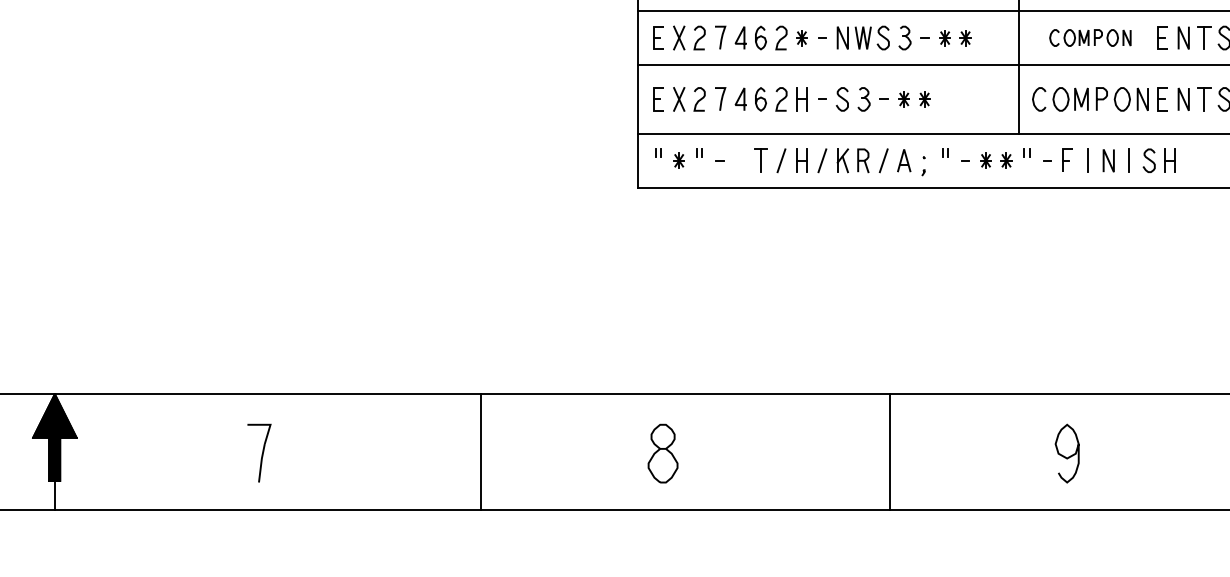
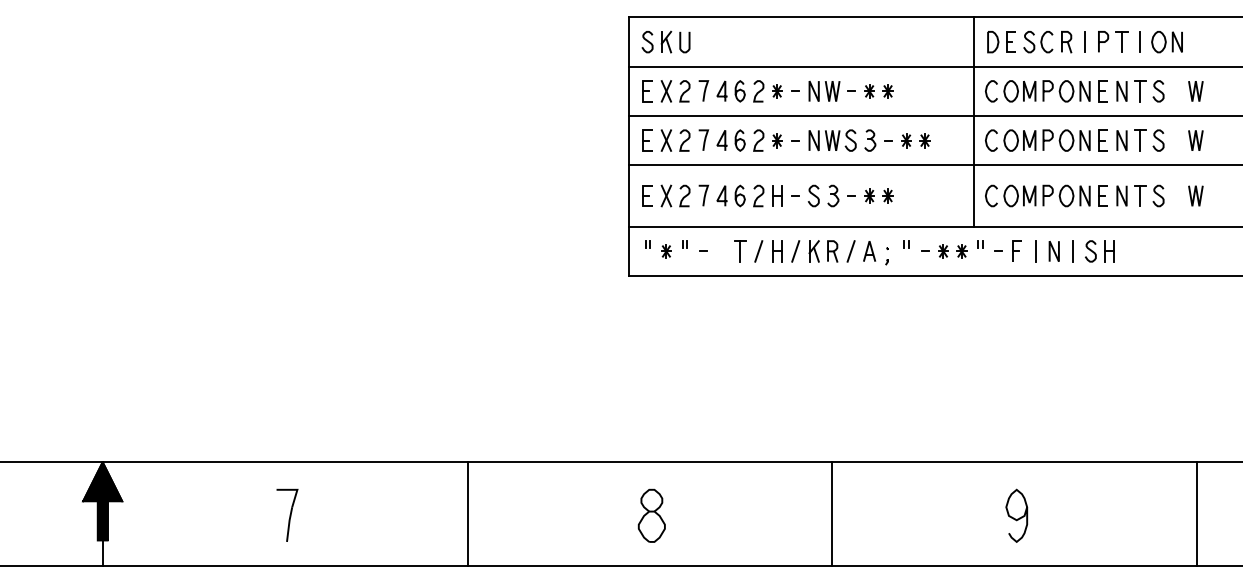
part: (1090, 37) -> (1037, 140), size x1.43
line: (481, 452) -> (467, 514), moved
line: (889, 452) -> (832, 514), moved

